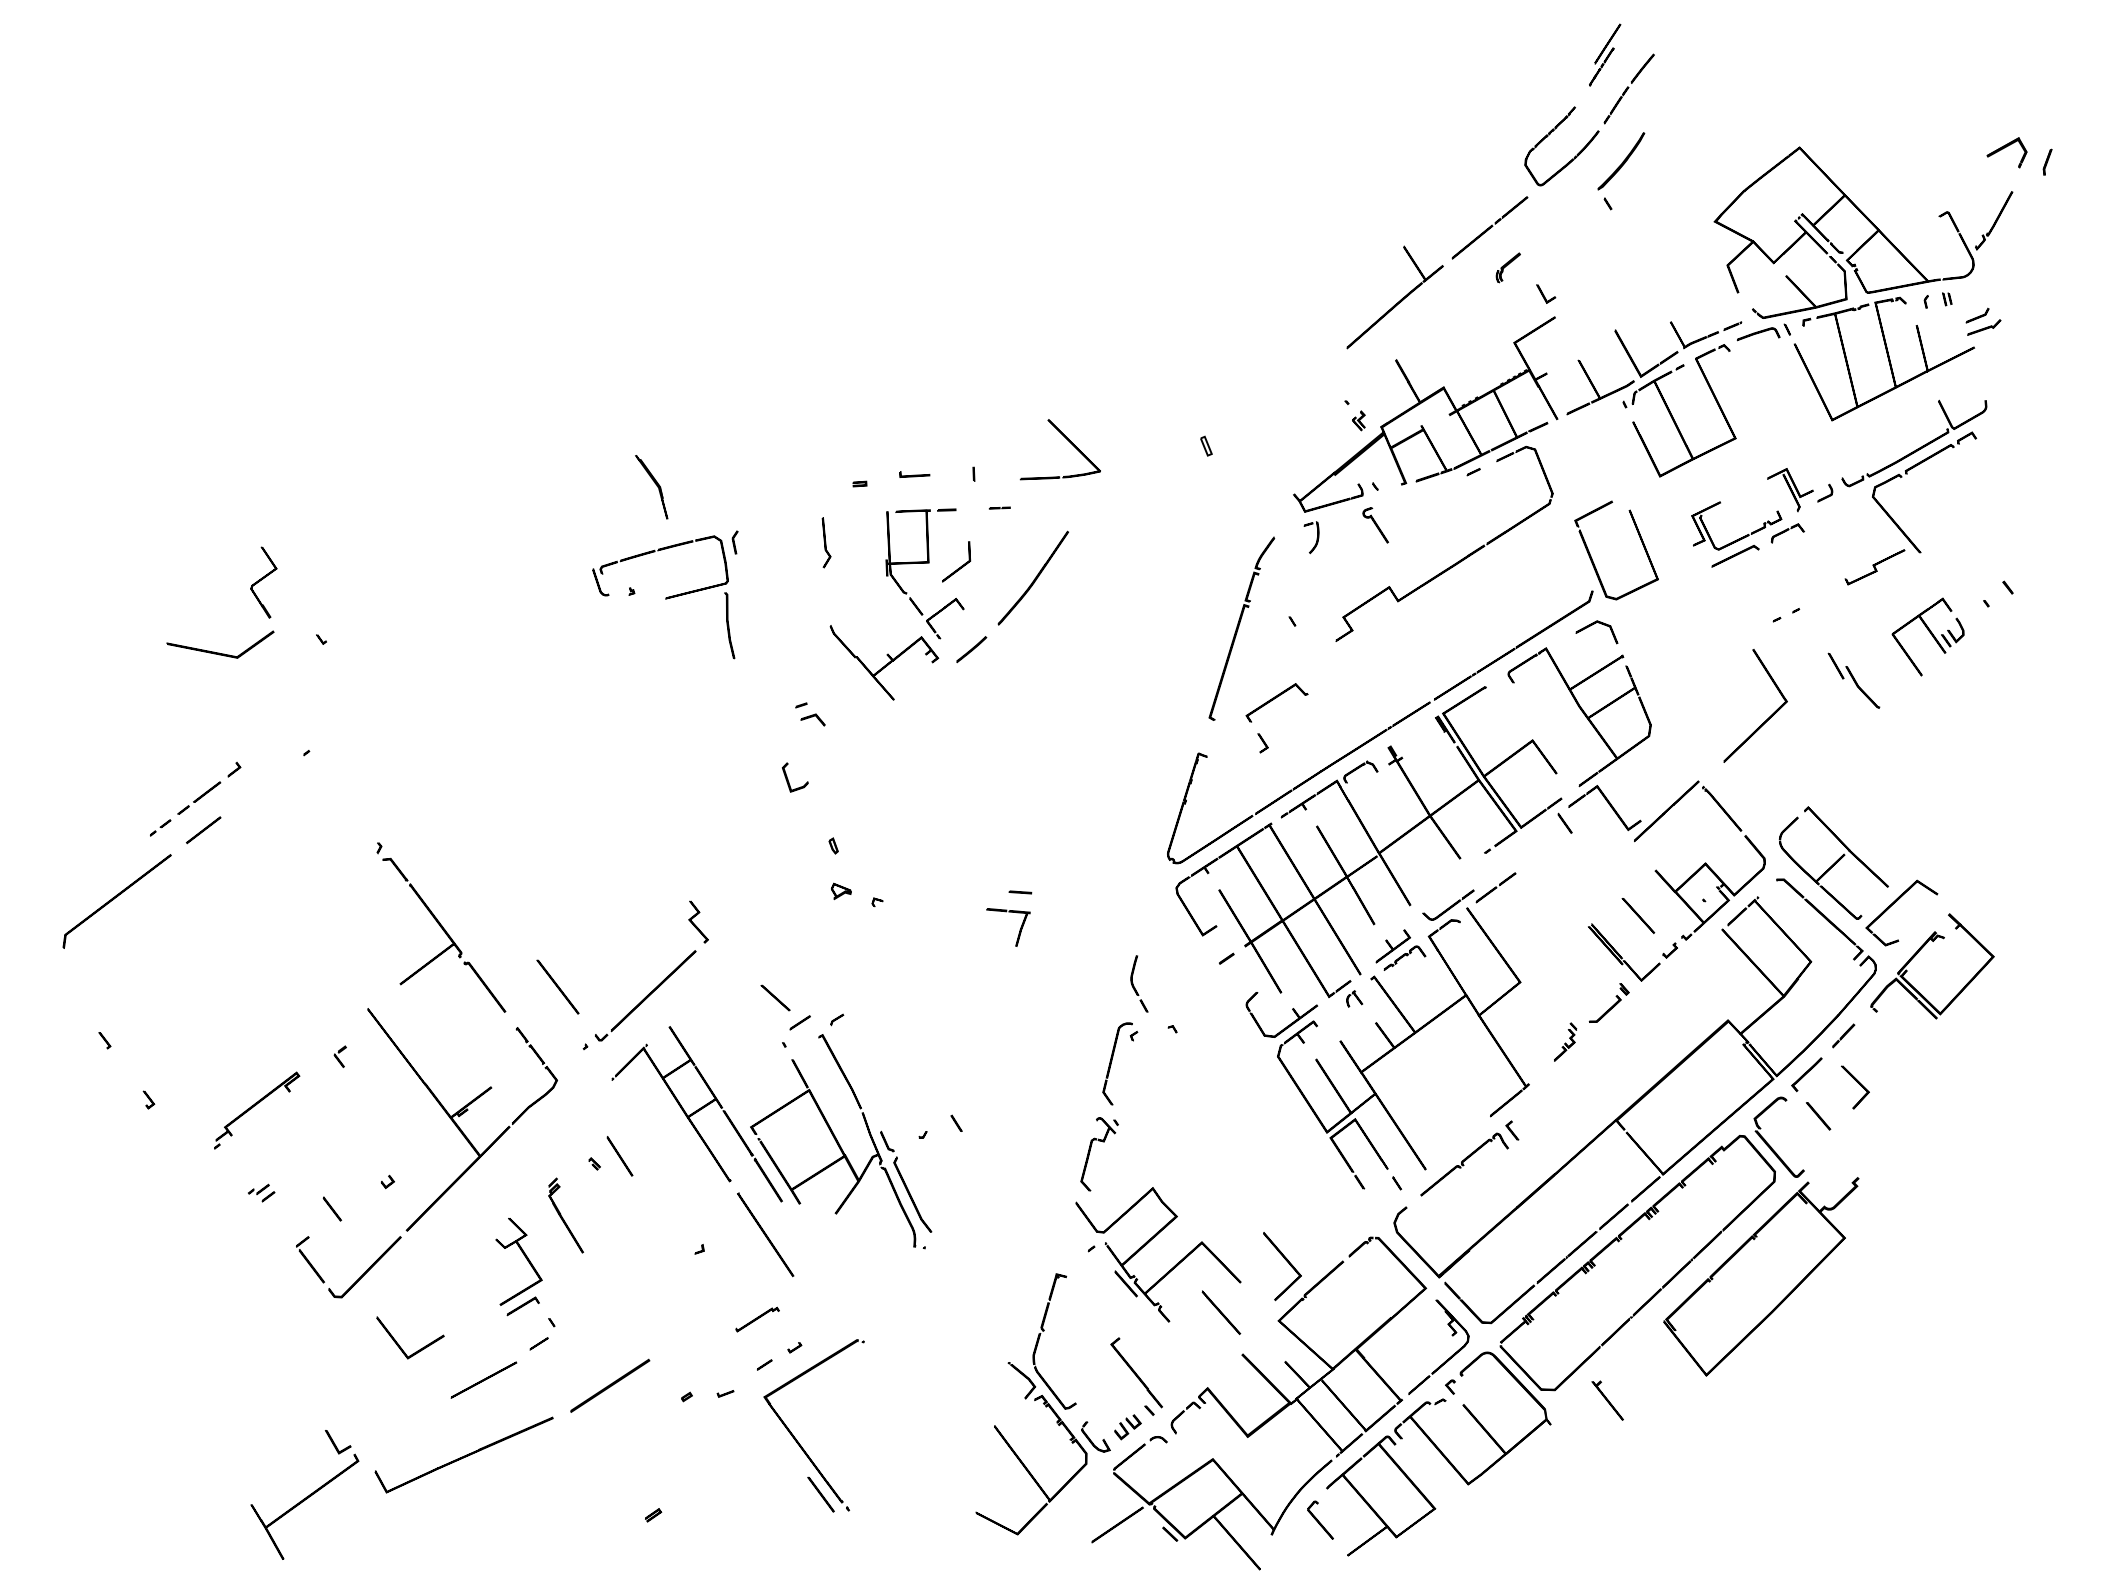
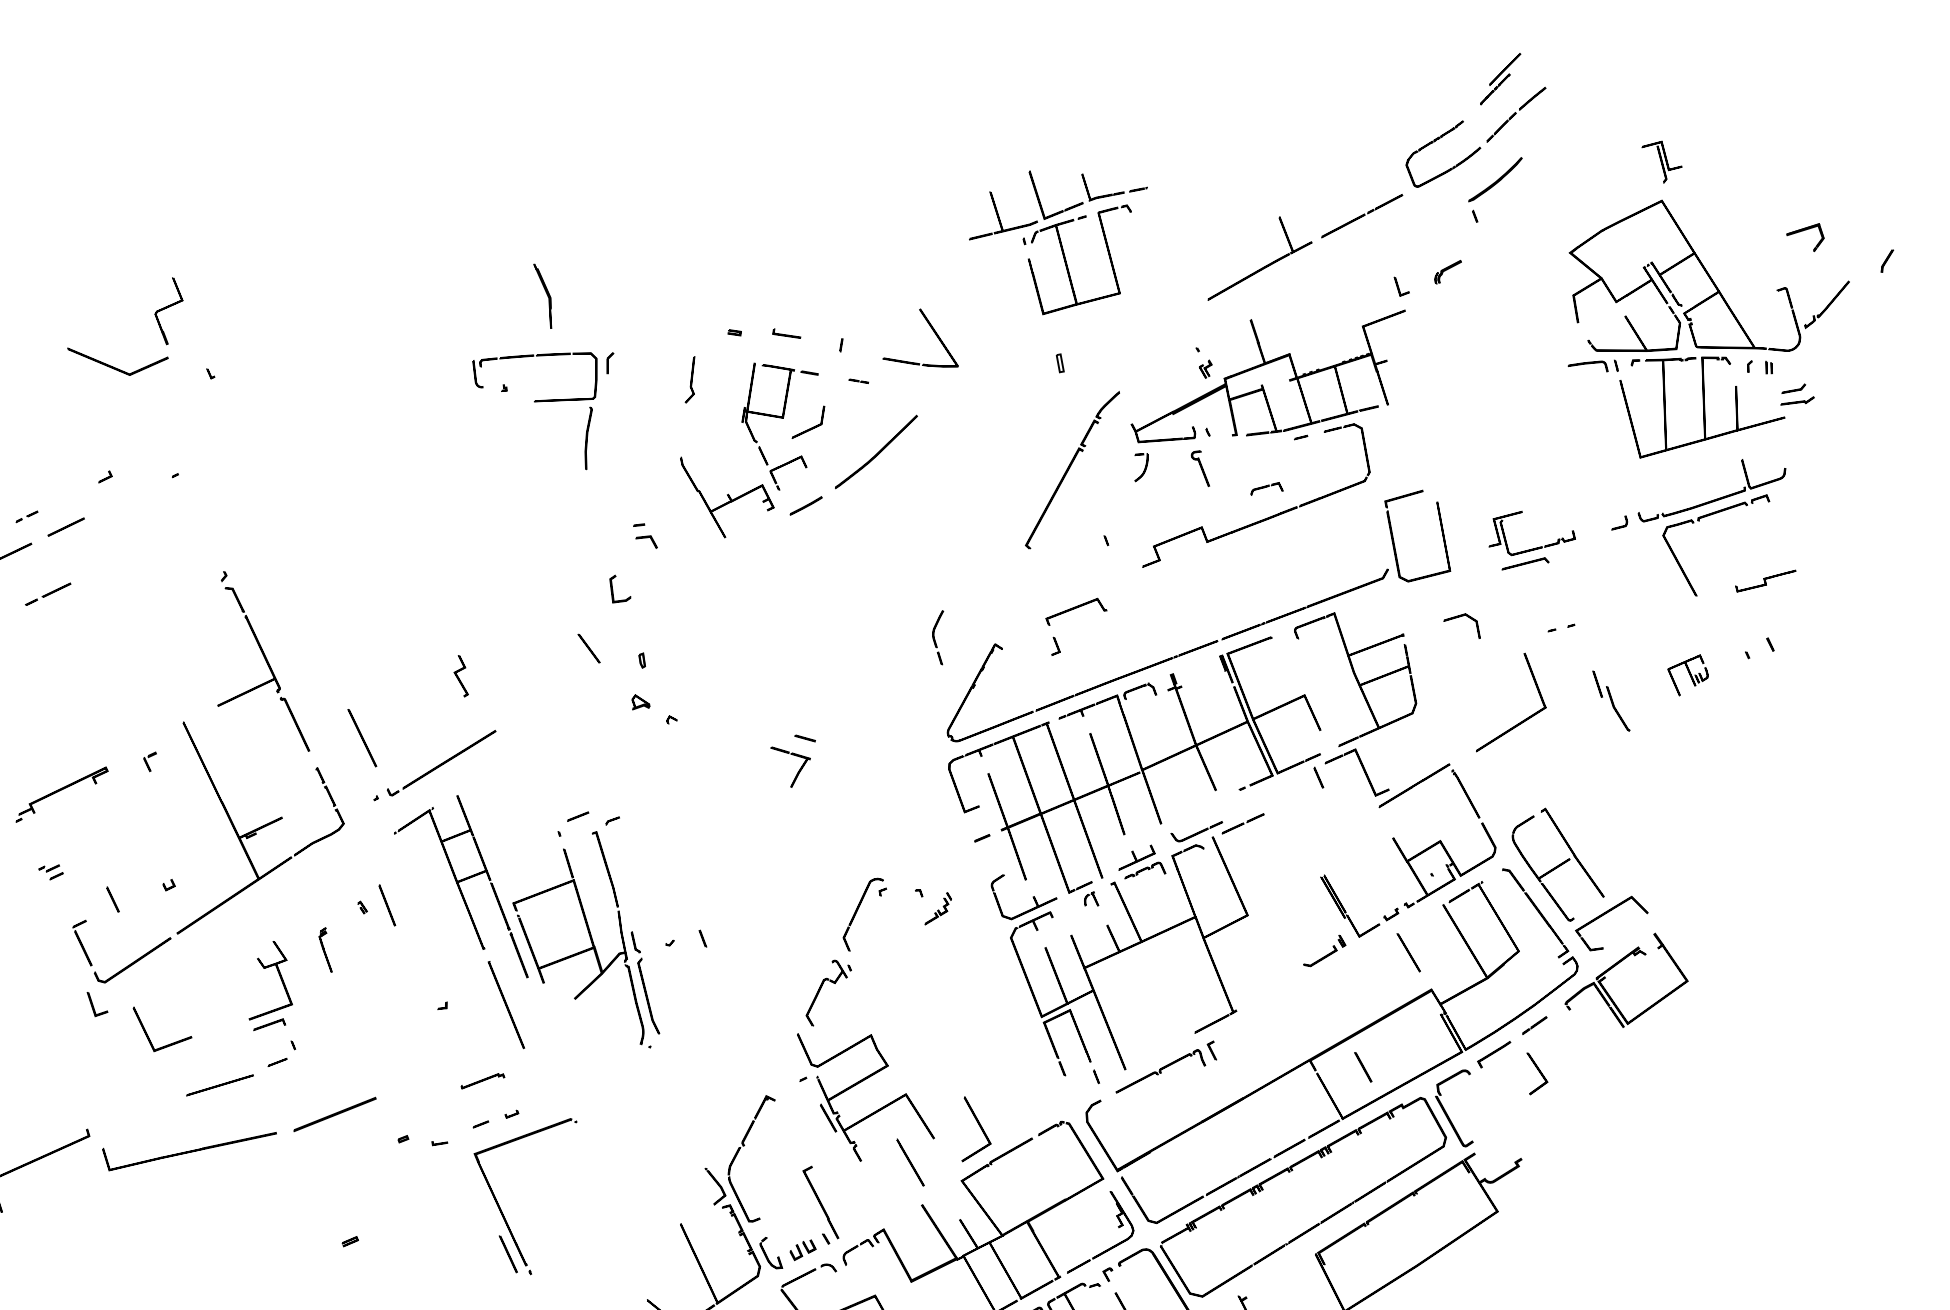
part: (2006, 152) -> (1805, 234), moved
part: (1507, 267) -> (1447, 271), moved
part: (1660, 396) -> (1058, 240), moved
part: (1790, 490) -> (1661, 162), moved
part: (1787, 533) -> (1267, 489), moved
part: (1874, 567) -> (1764, 581), moved
part: (1592, 625) -> (1460, 617), moved
part: (1241, 628) -> (1072, 469), moved
part: (1927, 636) -> (1687, 674), size x0.6
line: (199, 797) -> (48, 593), moved
line: (1638, 915) -> (1408, 952), moved
part: (698, 921) -> (462, 675), moved
part: (1139, 983) -> (940, 636), moved
line: (775, 997) -> (589, 648), moved
part: (1565, 1041) -> (938, 908), moved
line: (1818, 1116) -> (1363, 1067), moved
part: (565, 1215) -> (326, 949), size x0.6
part: (337, 1442) -> (96, 1005), moved

